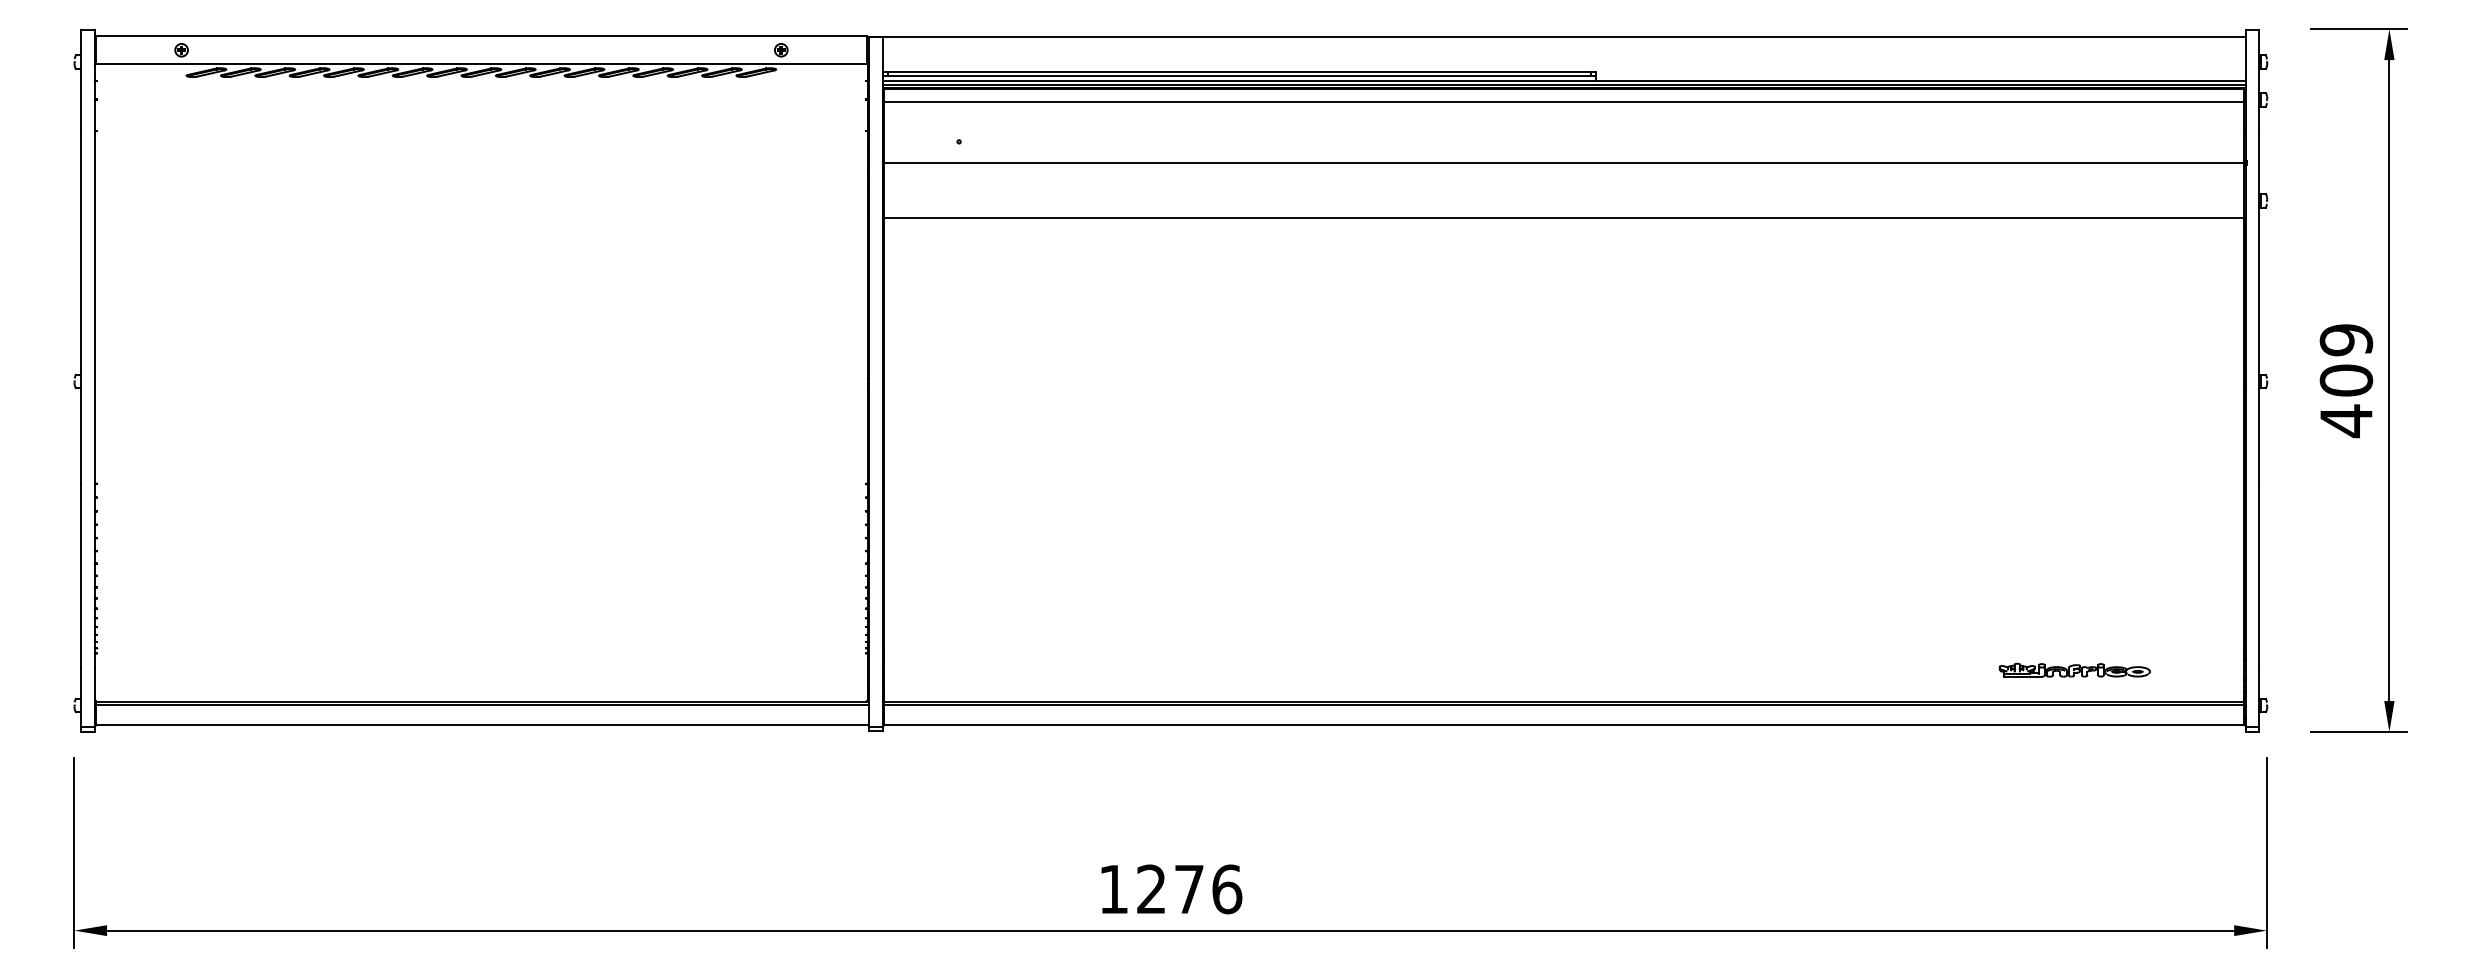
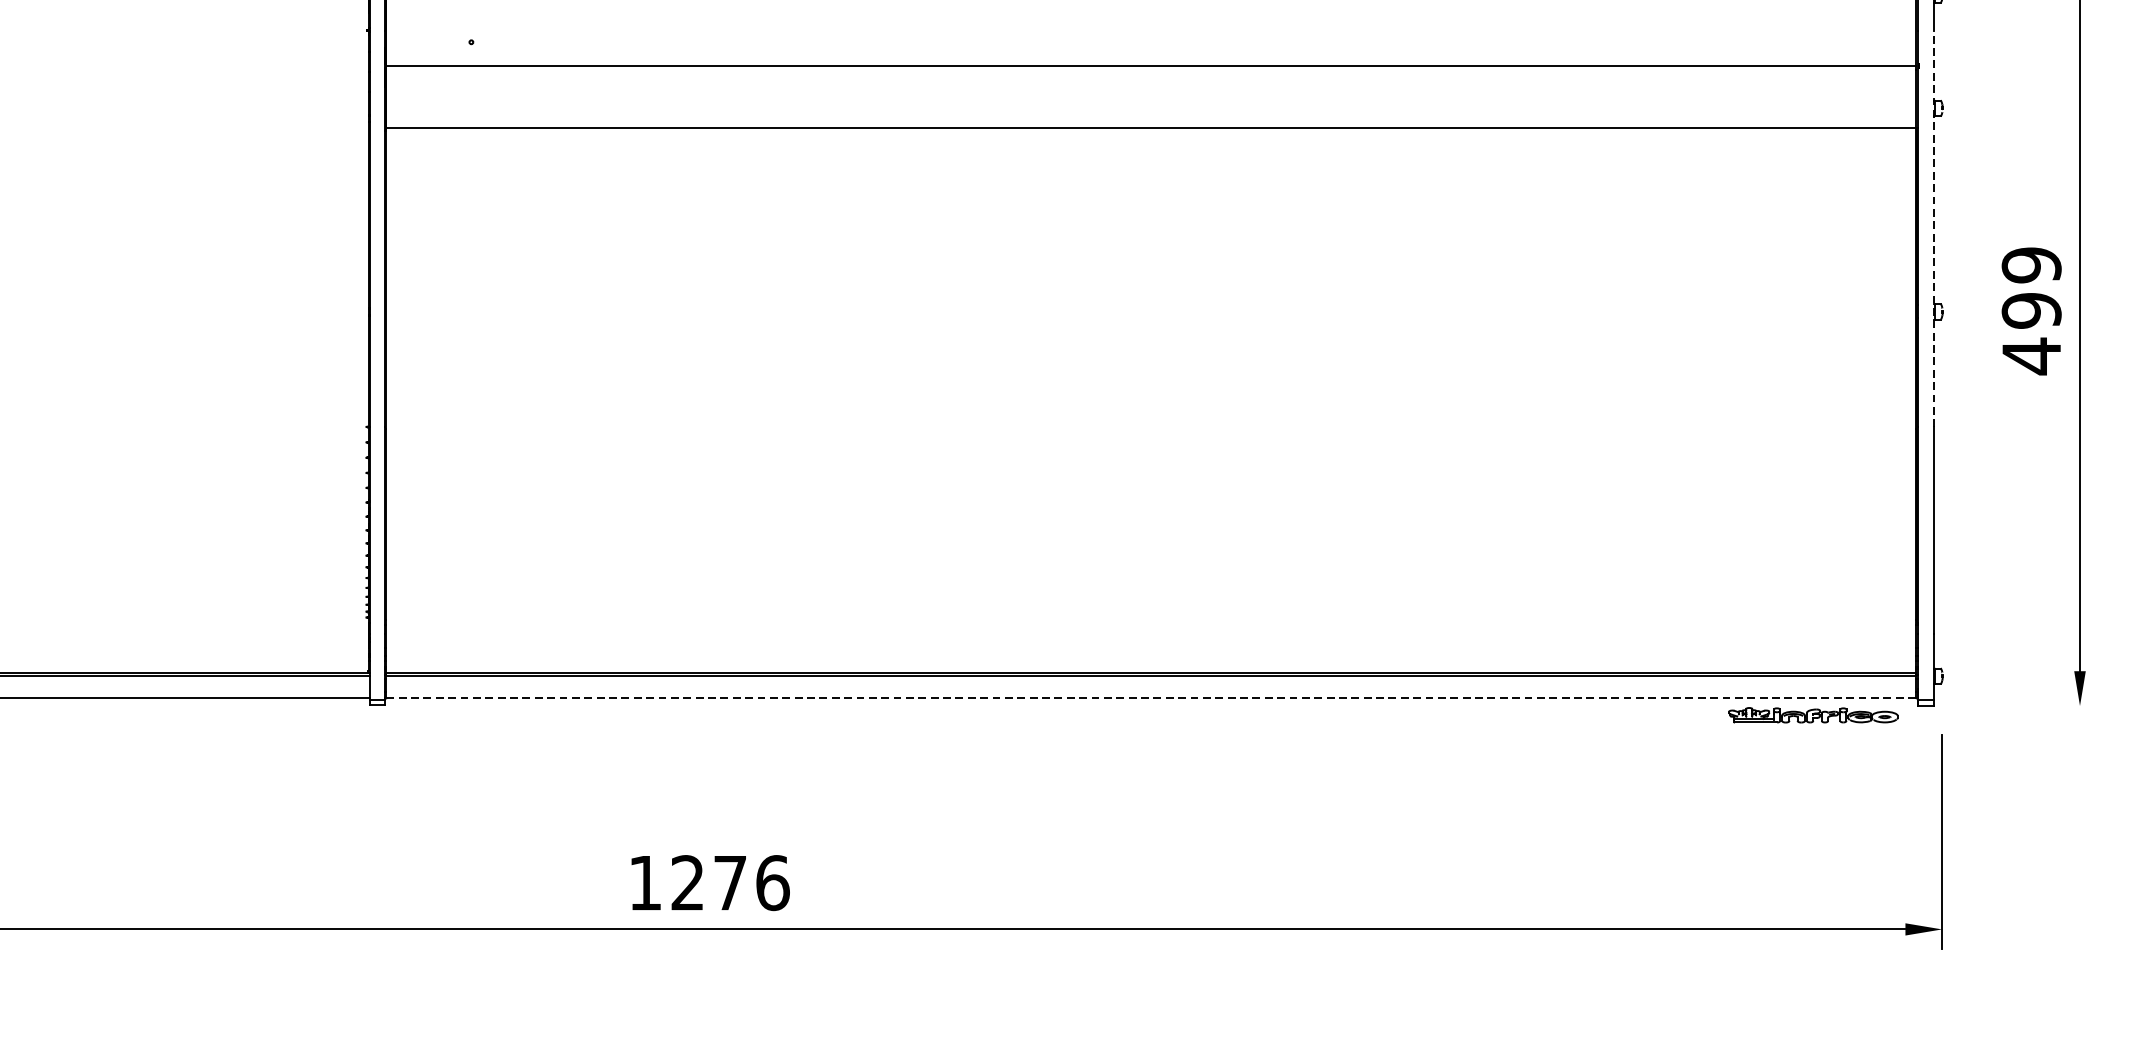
line: (2259, 307) -> (1933, 228), solid -> dashed
text: (2346, 380) -> (2031, 310), 409 -> 499
part: (2074, 669) -> (1813, 714), moved
line: (1564, 725) -> (1152, 698), solid -> dashed
line: (2358, 731) -> (2045, 705), removed

